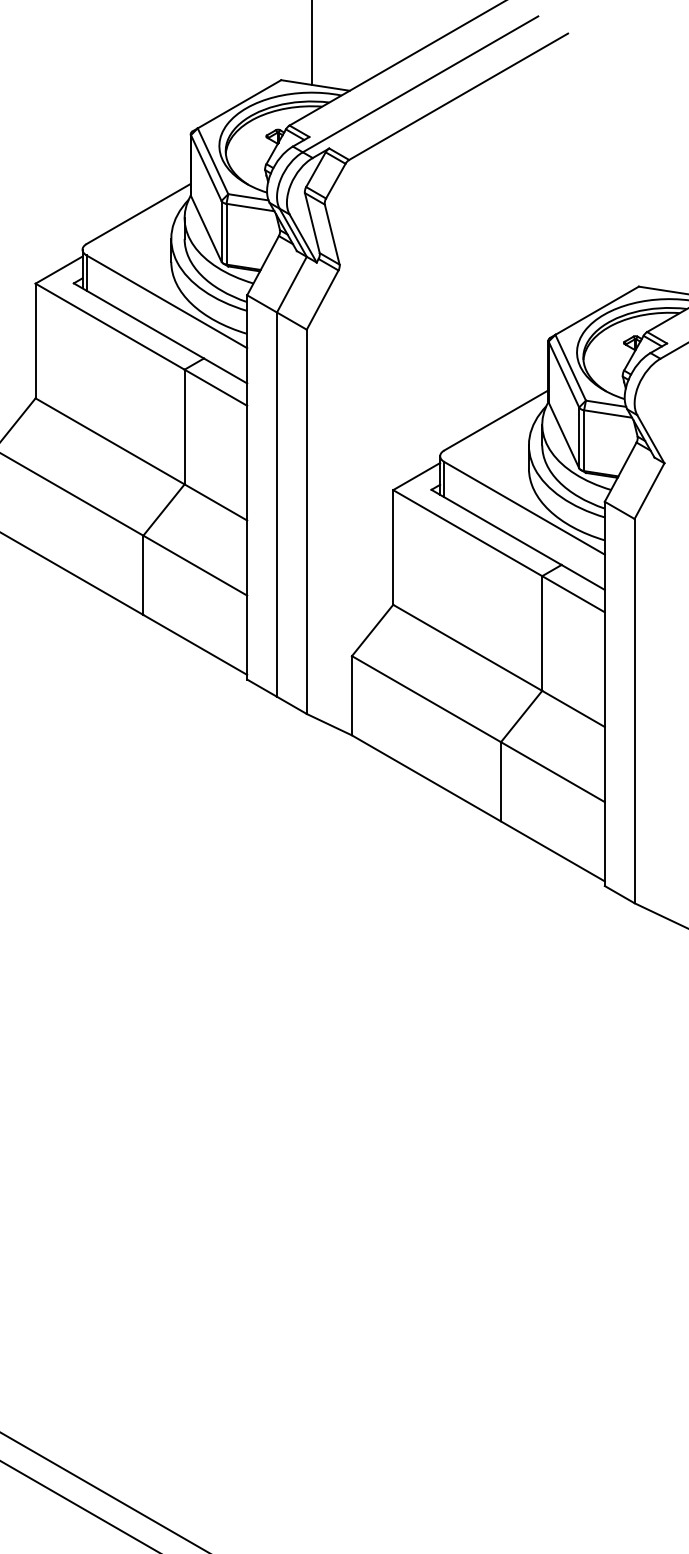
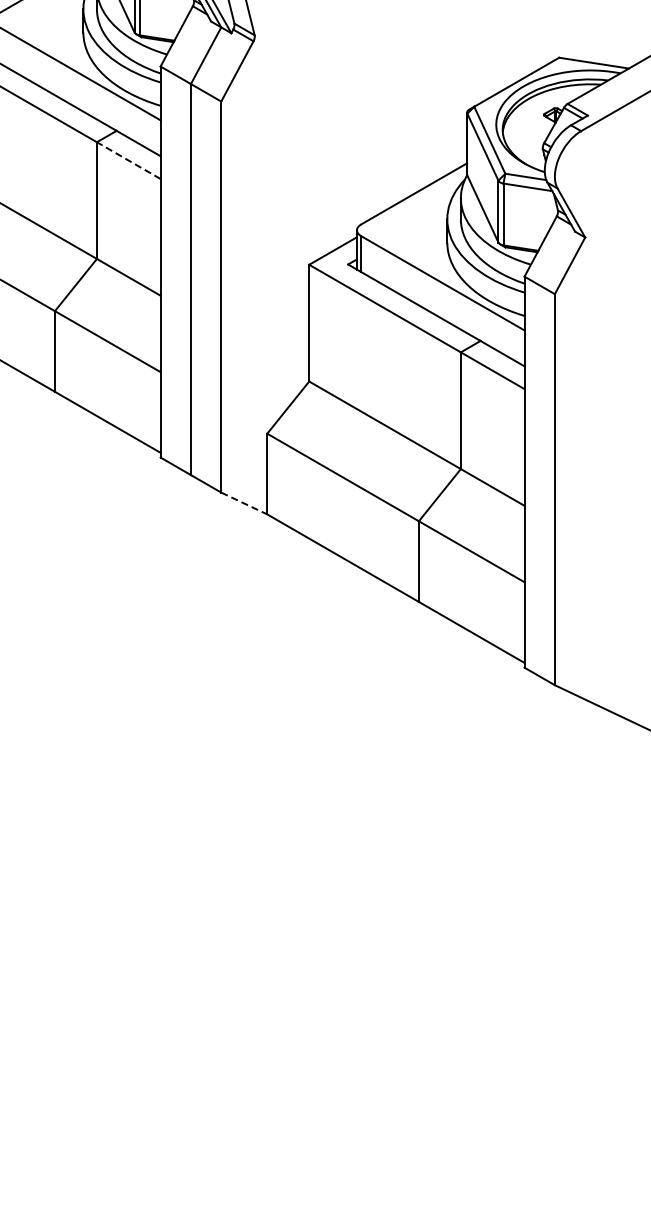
line: (215, 387) -> (128, 160), solid -> dashed
line: (329, 724) -> (244, 503), solid -> dashed

